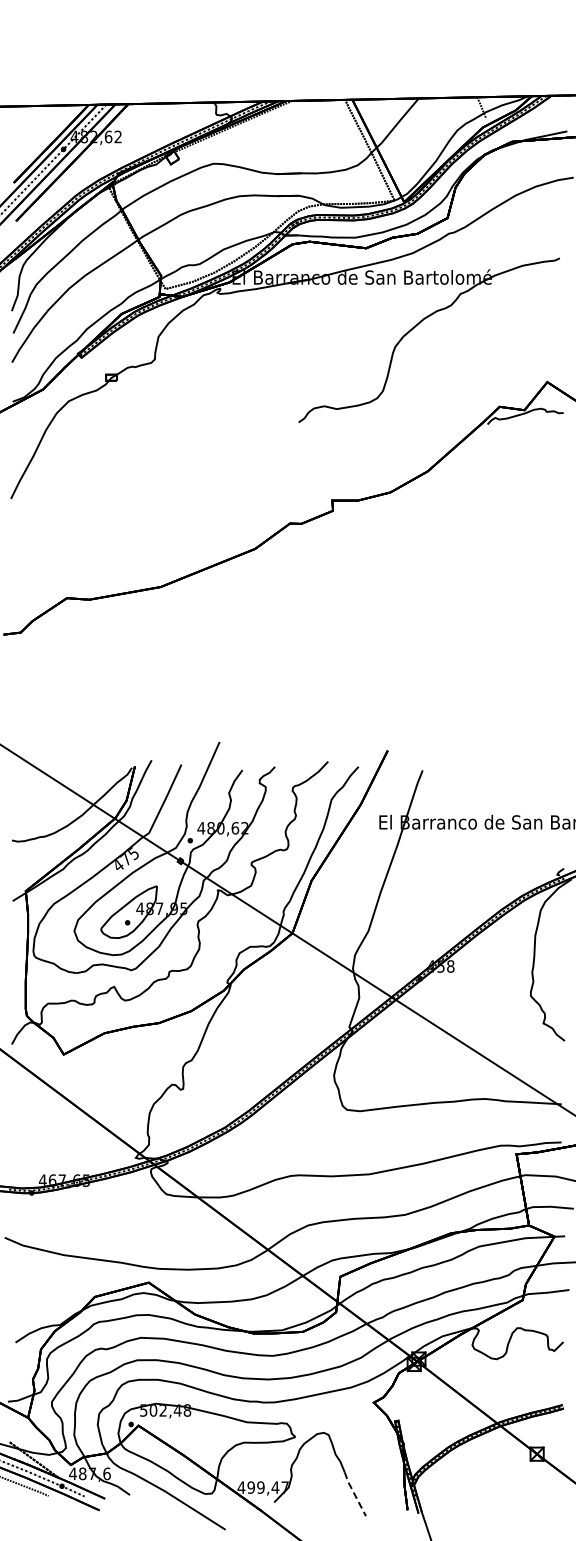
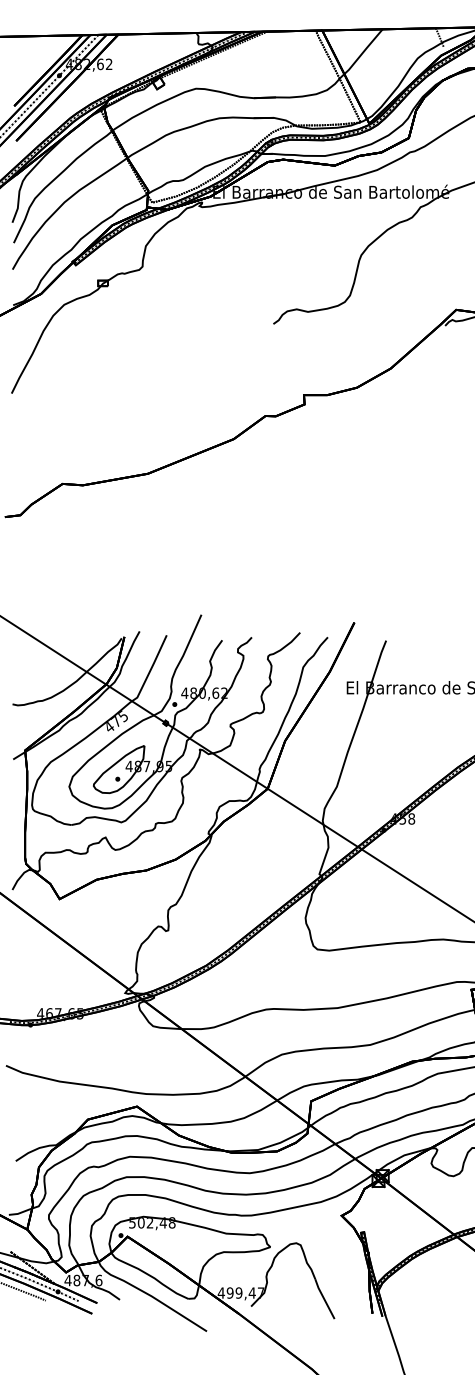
line: (354, 1494) -> (324, 1299), dashed -> solid

